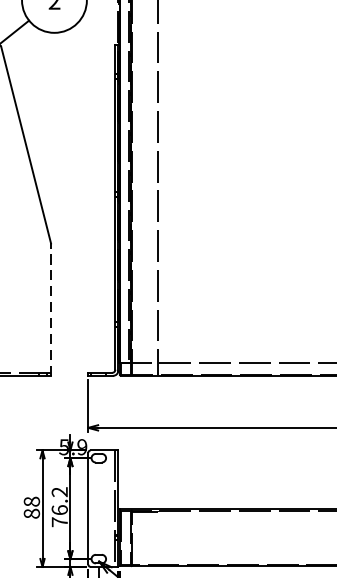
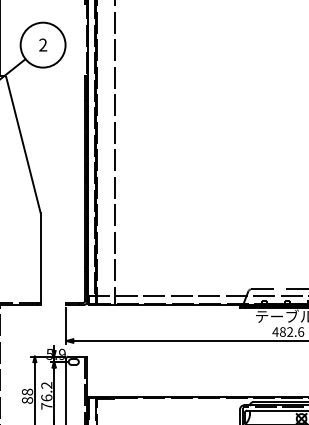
line: (50, 310) -> (40, 259), dashed -> solid

